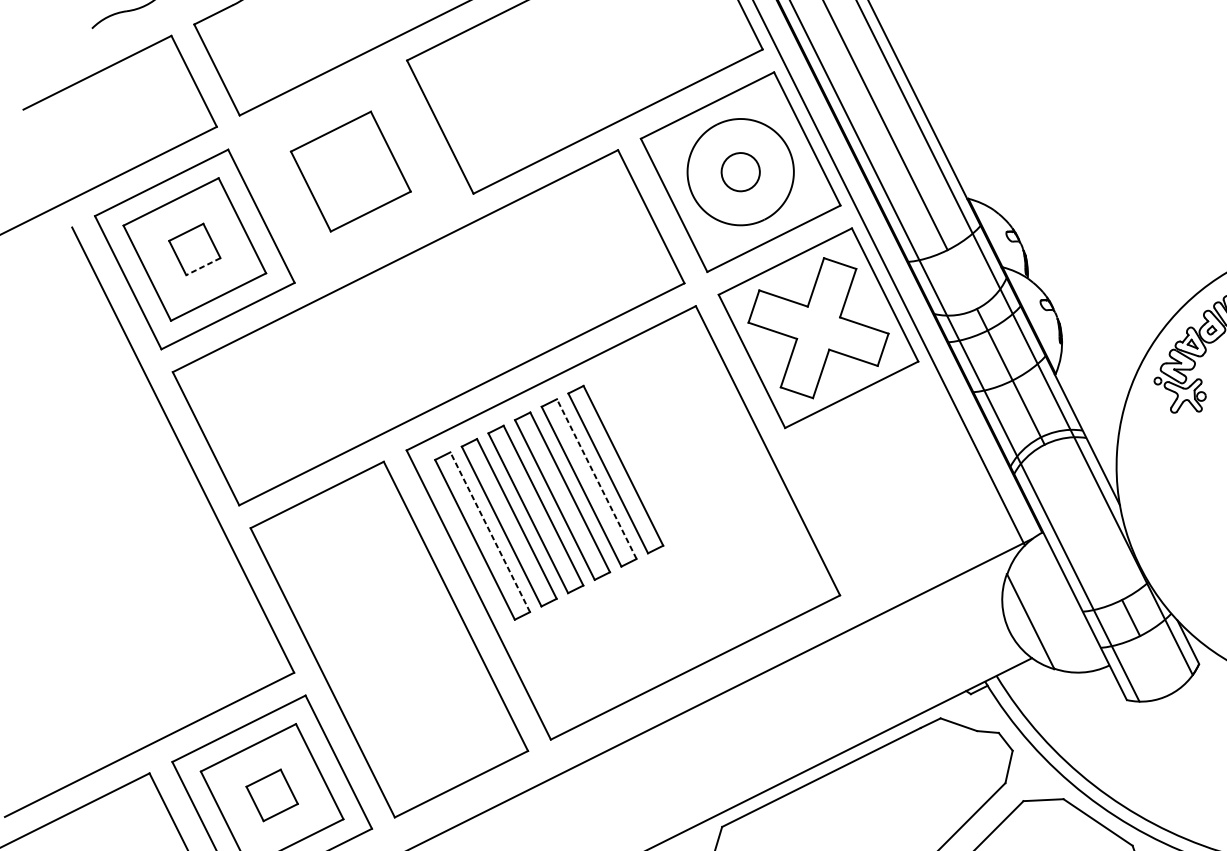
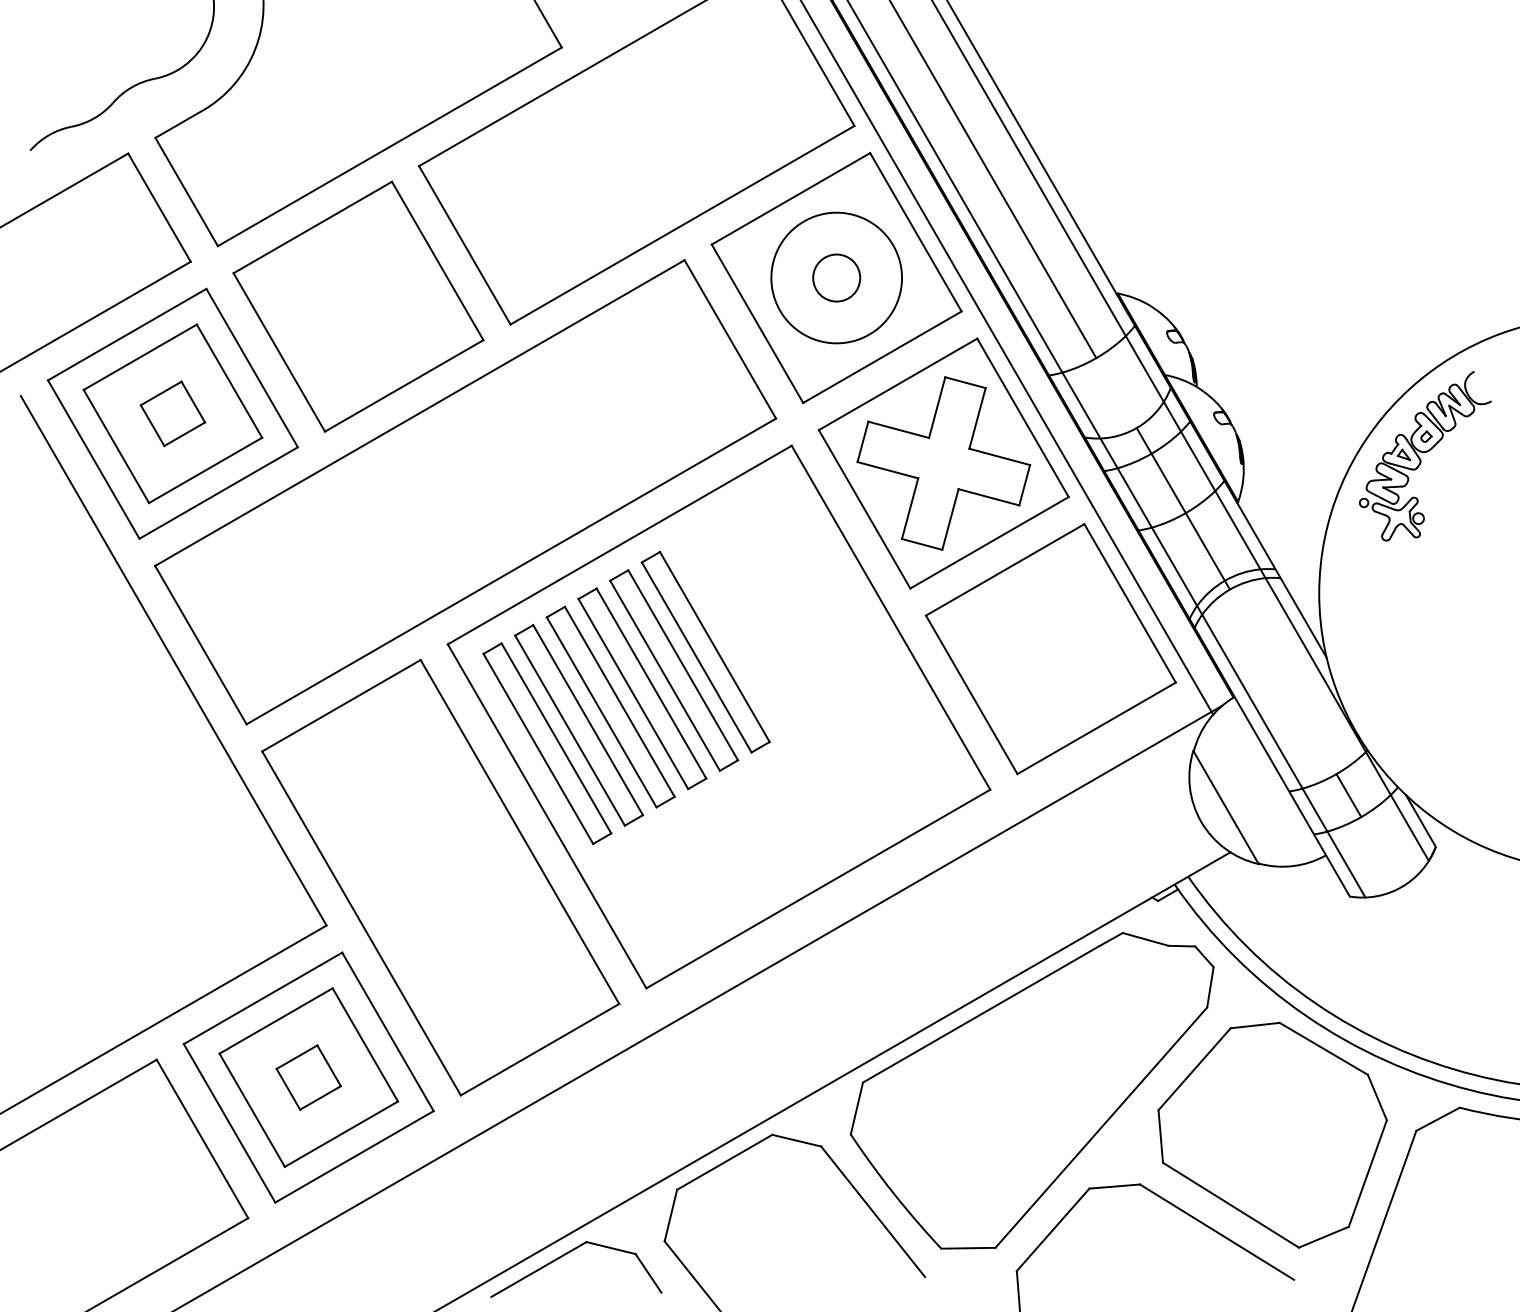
part: (350, 171) -> (358, 306), size x1.67
line: (203, 266) -> (184, 434), dashed -> solid
line: (597, 479) -> (683, 665), dashed -> solid
part: (895, 484) -> (1050, 649), added
line: (490, 532) -> (556, 738), dashed -> solid

